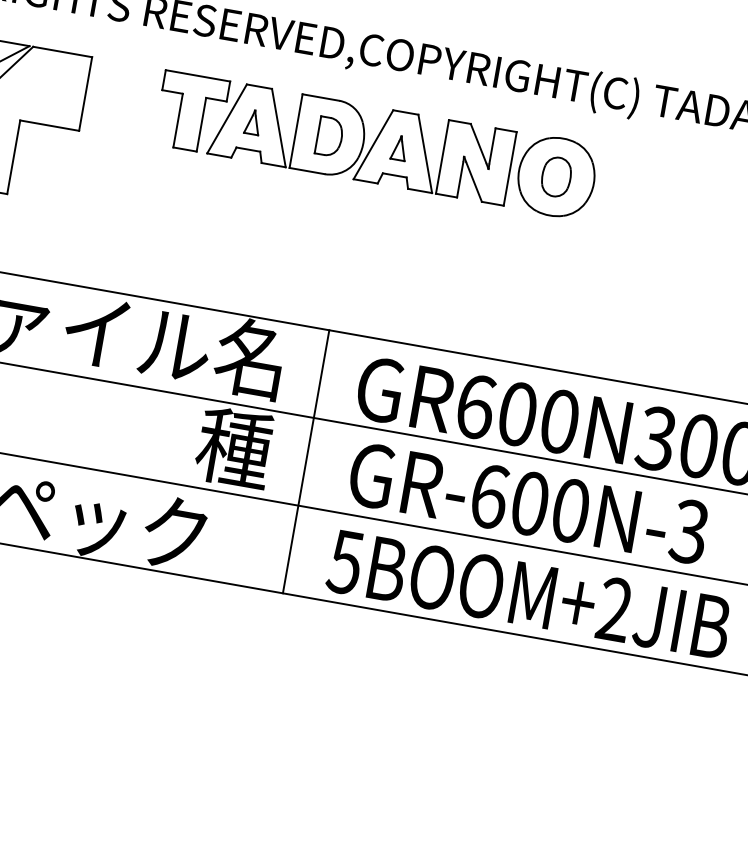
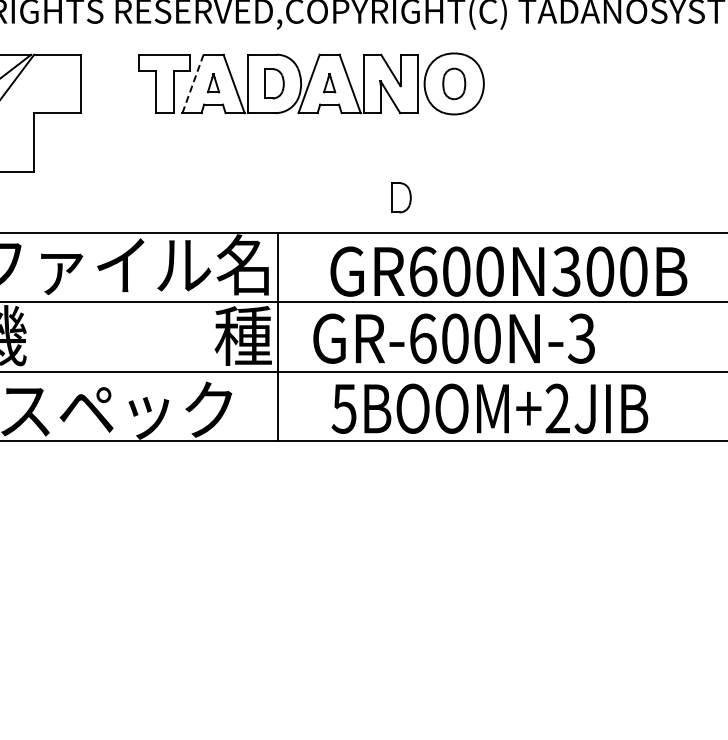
line: (226, 119) -> (192, 84), solid -> dashed
part: (464, 308) -> (401, 197), added
line: (306, 461) -> (278, 336), moved
text: (527, 502) -> (453, 338), moved

